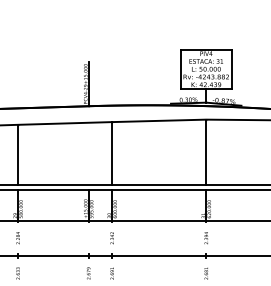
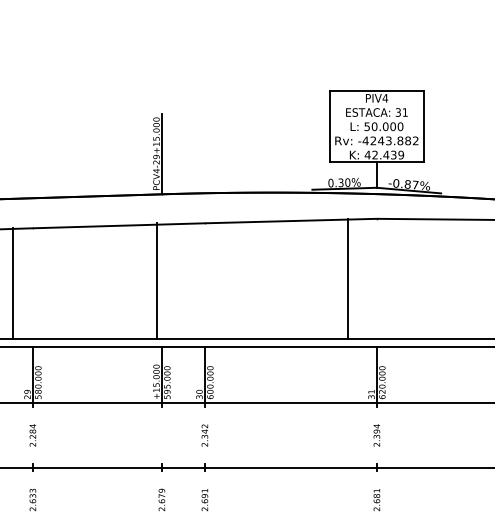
line: (206, 152) -> (348, 278), moved
line: (112, 153) -> (157, 280), moved
line: (18, 154) -> (13, 282), moved

